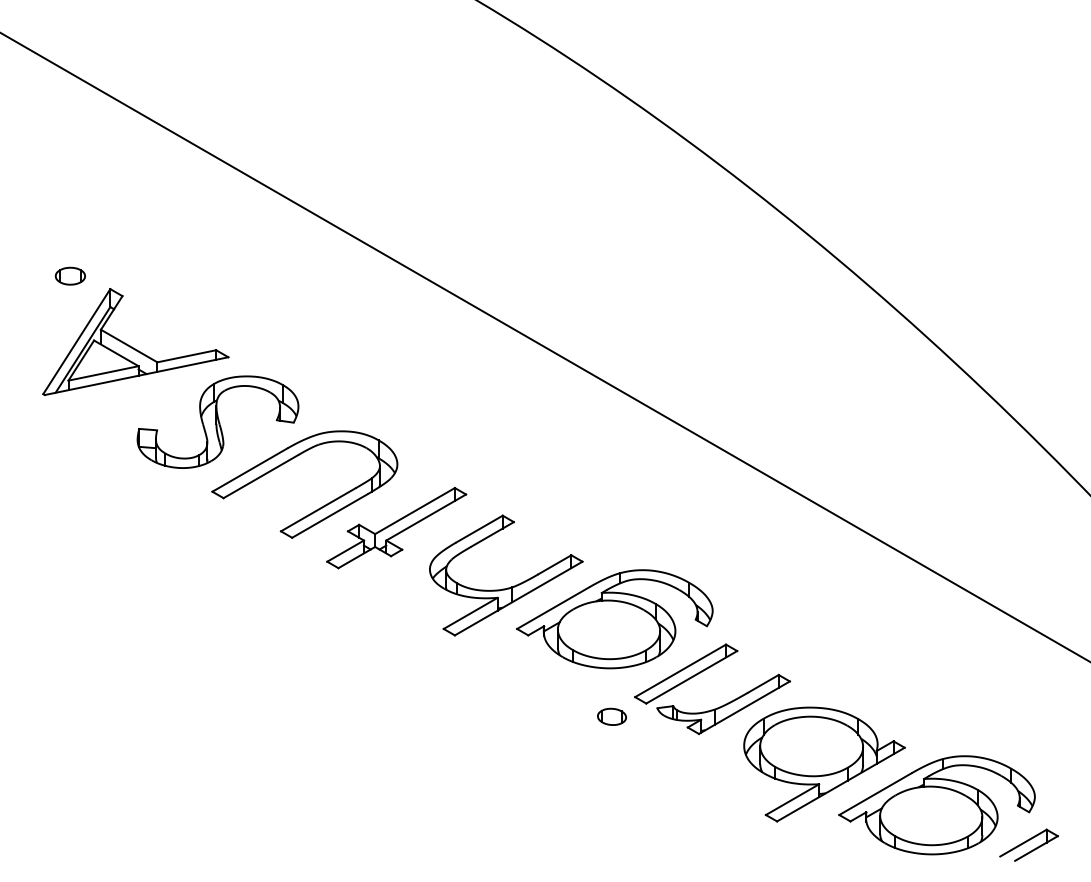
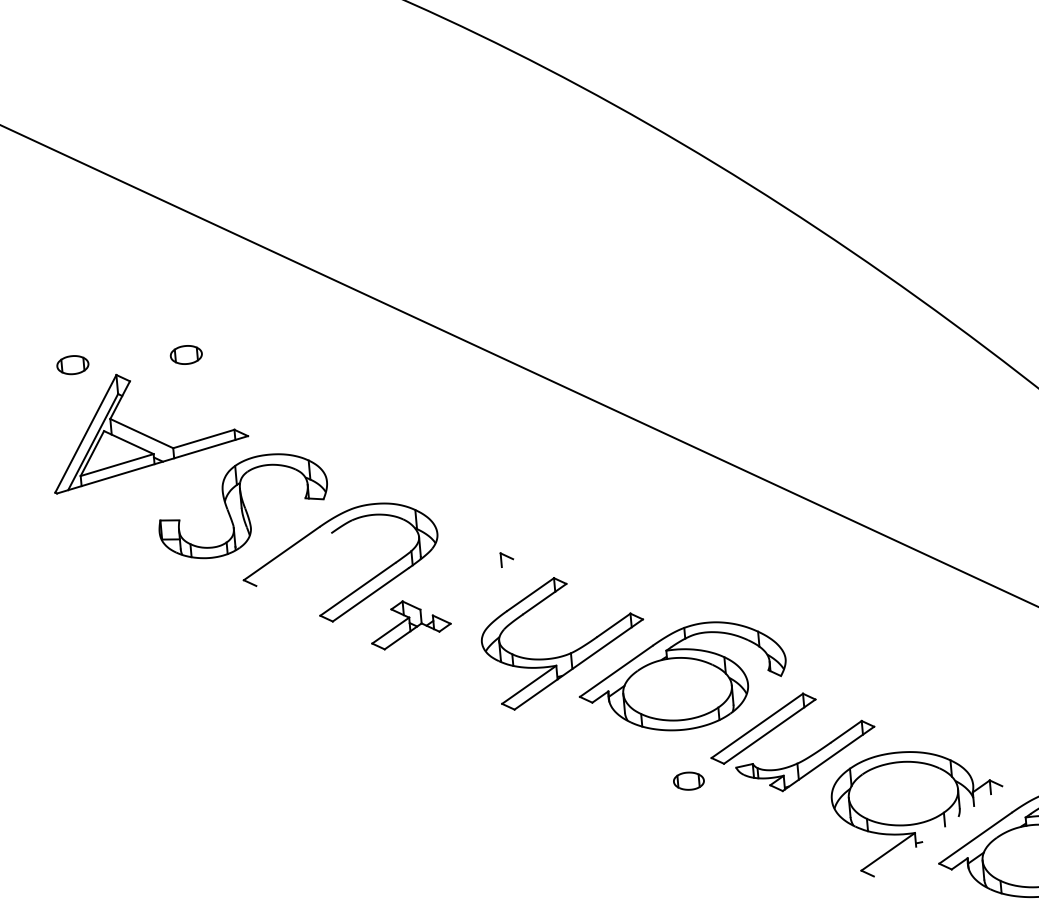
part: (176, 275) -> (185, 354), added
line: (260, 476) -> (293, 559), removed
line: (414, 511) -> (460, 582), removed
line: (426, 517) -> (473, 587), removed
line: (840, 784) -> (937, 831), removed

